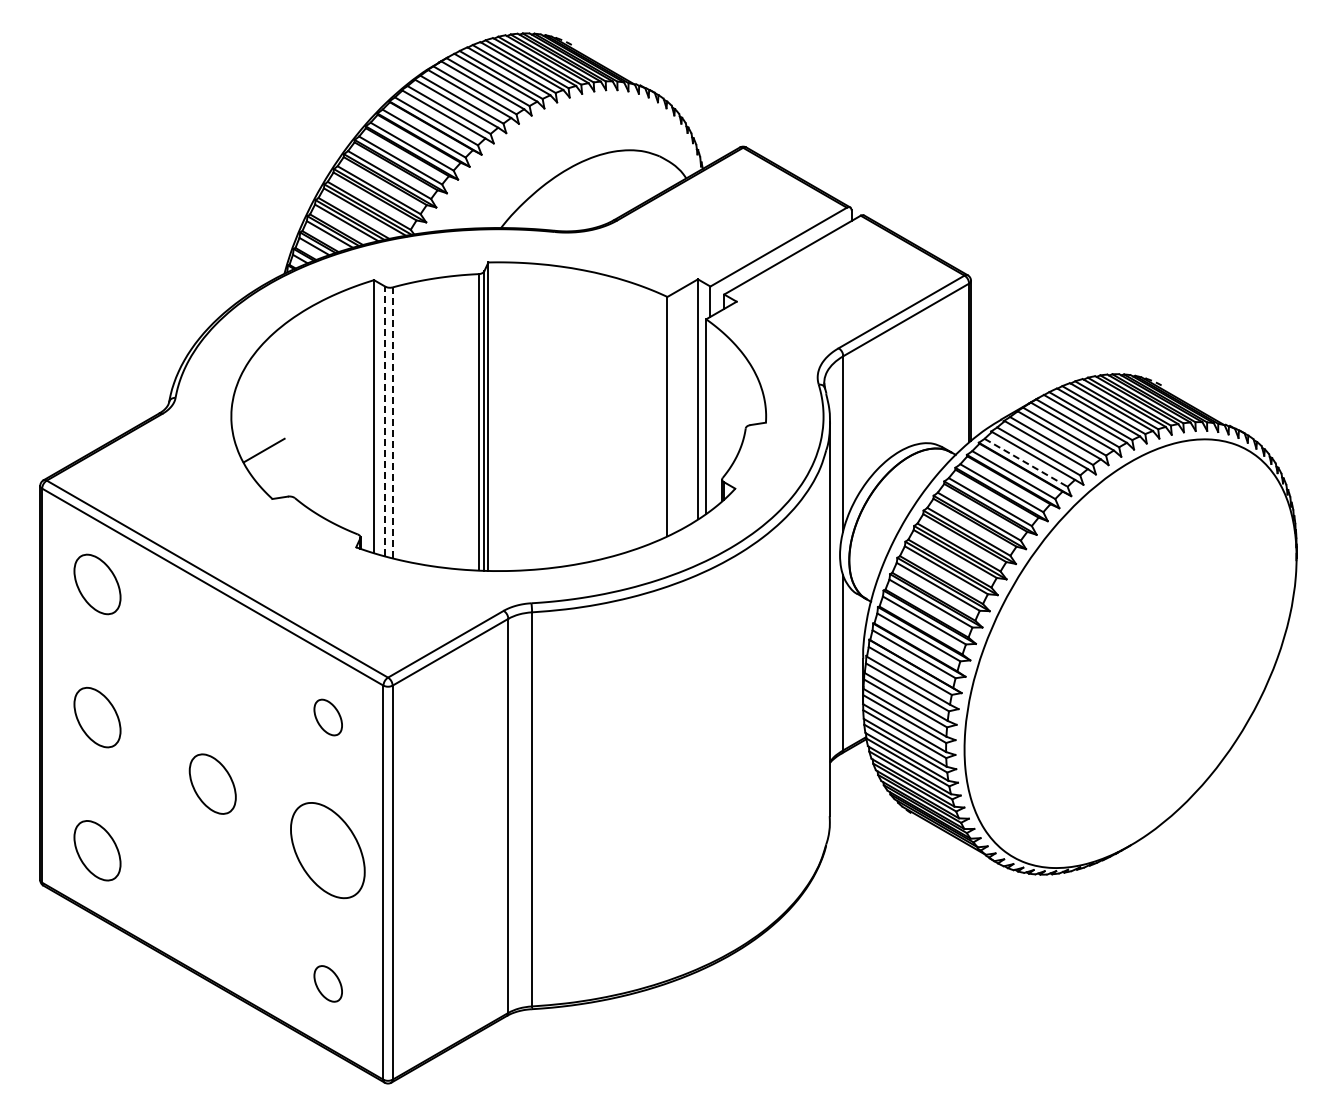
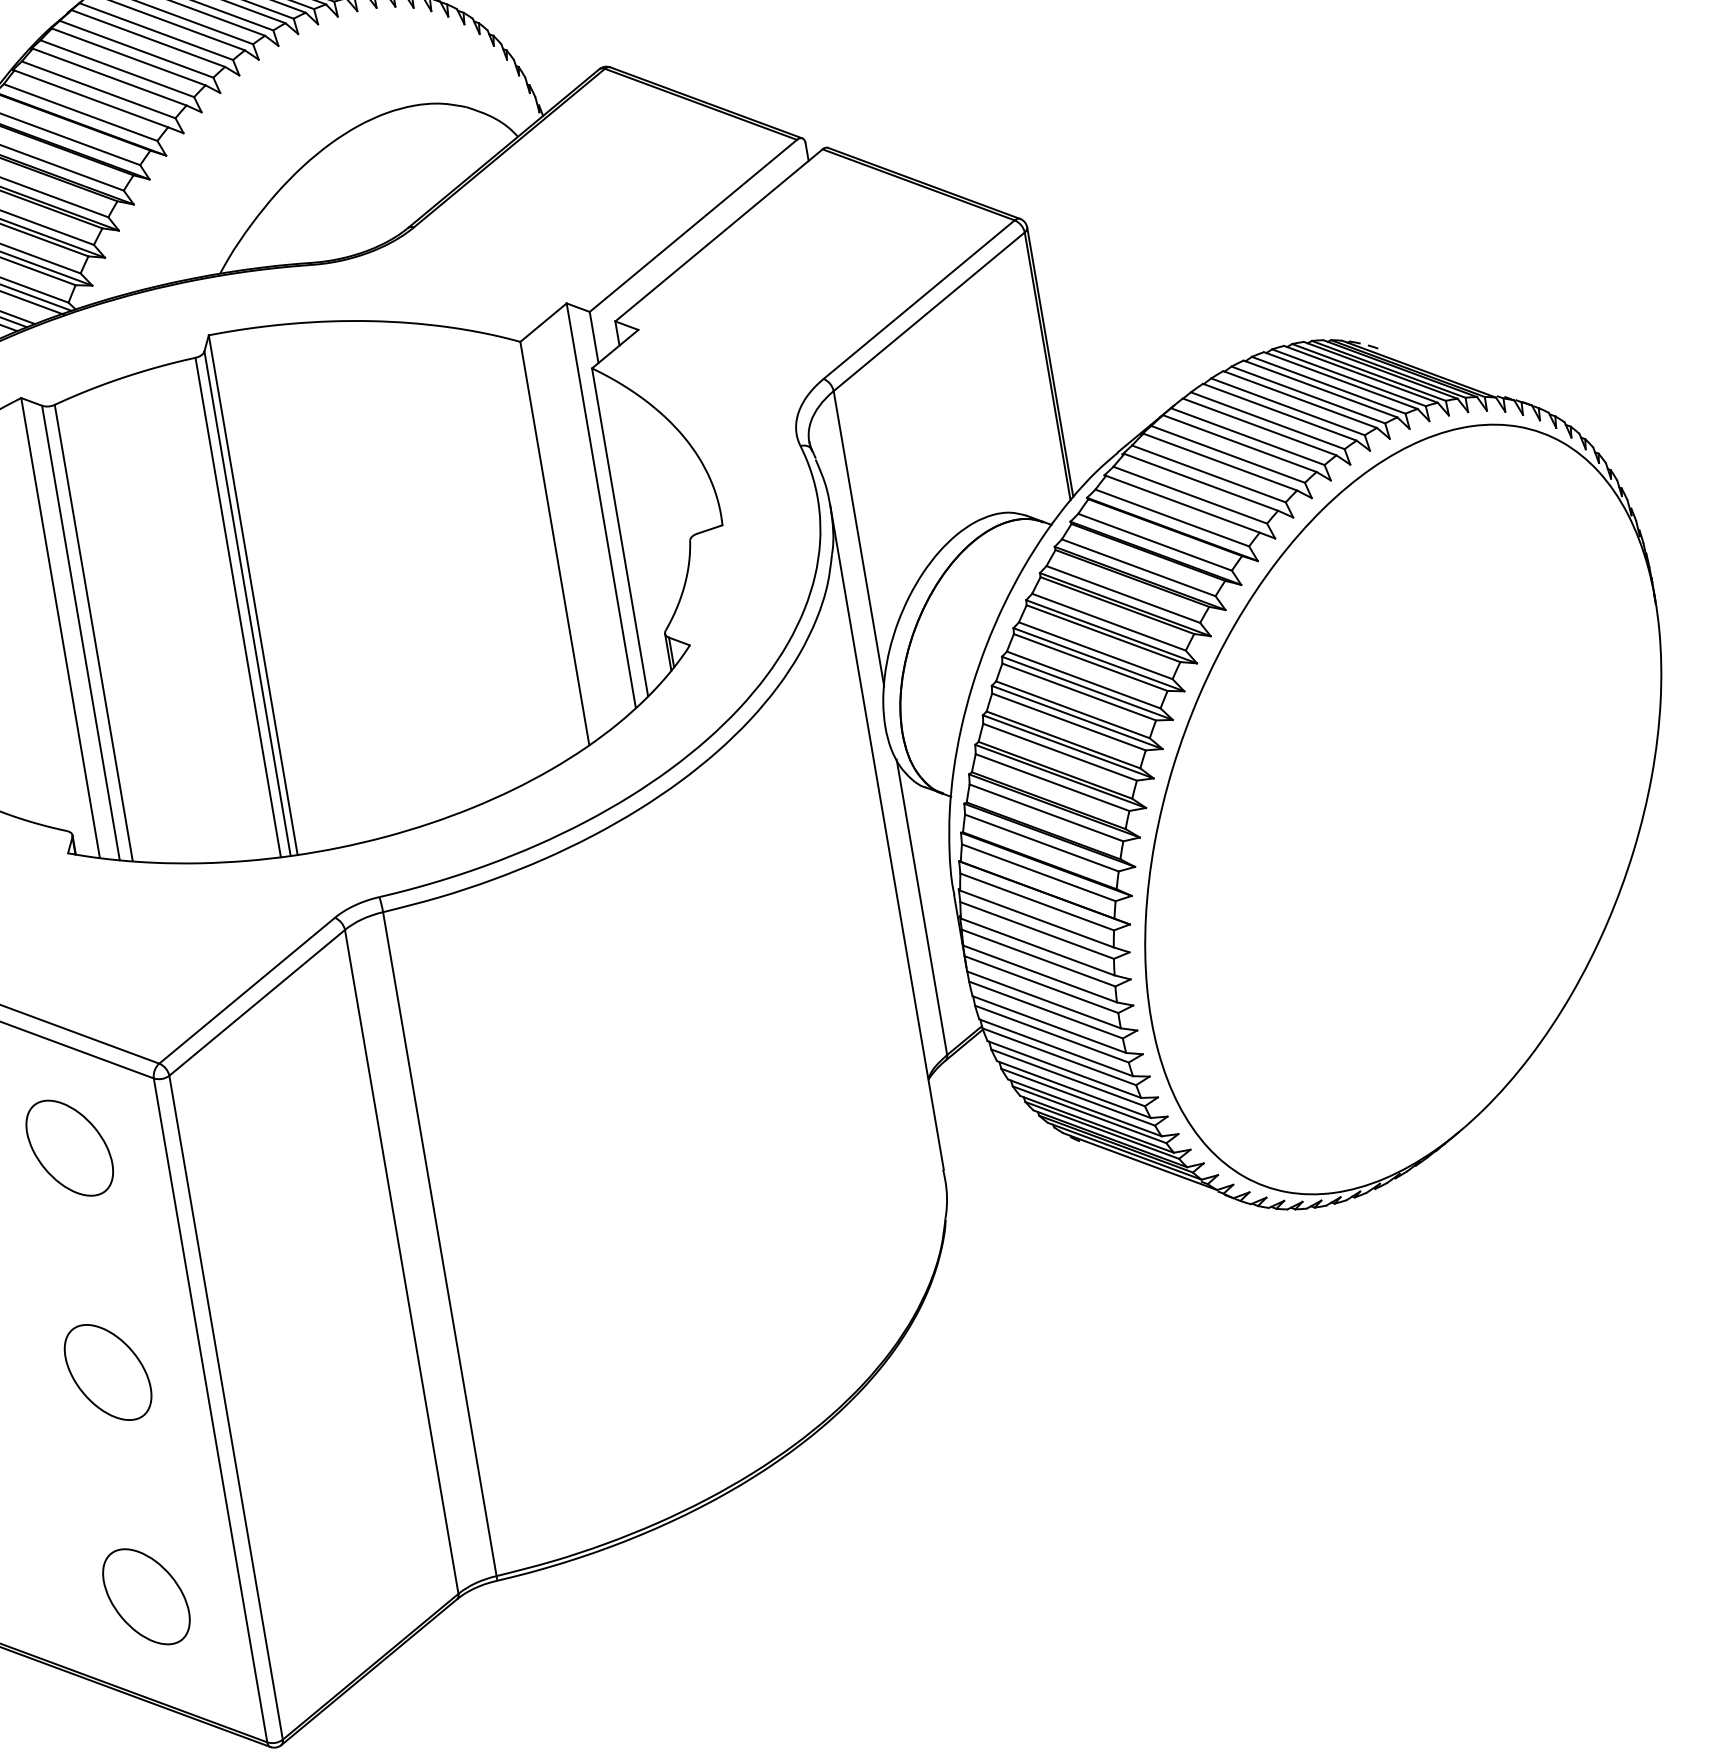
line: (385, 421) -> (81, 632), dashed -> solid
line: (392, 422) -> (93, 632), dashed -> solid
line: (1026, 462) -> (1172, 517), dashed -> solid
part: (328, 717) -> (70, 1147), size x1.67
part: (328, 850) -> (108, 1372), size x0.62
part: (328, 983) -> (147, 1596), size x1.67

